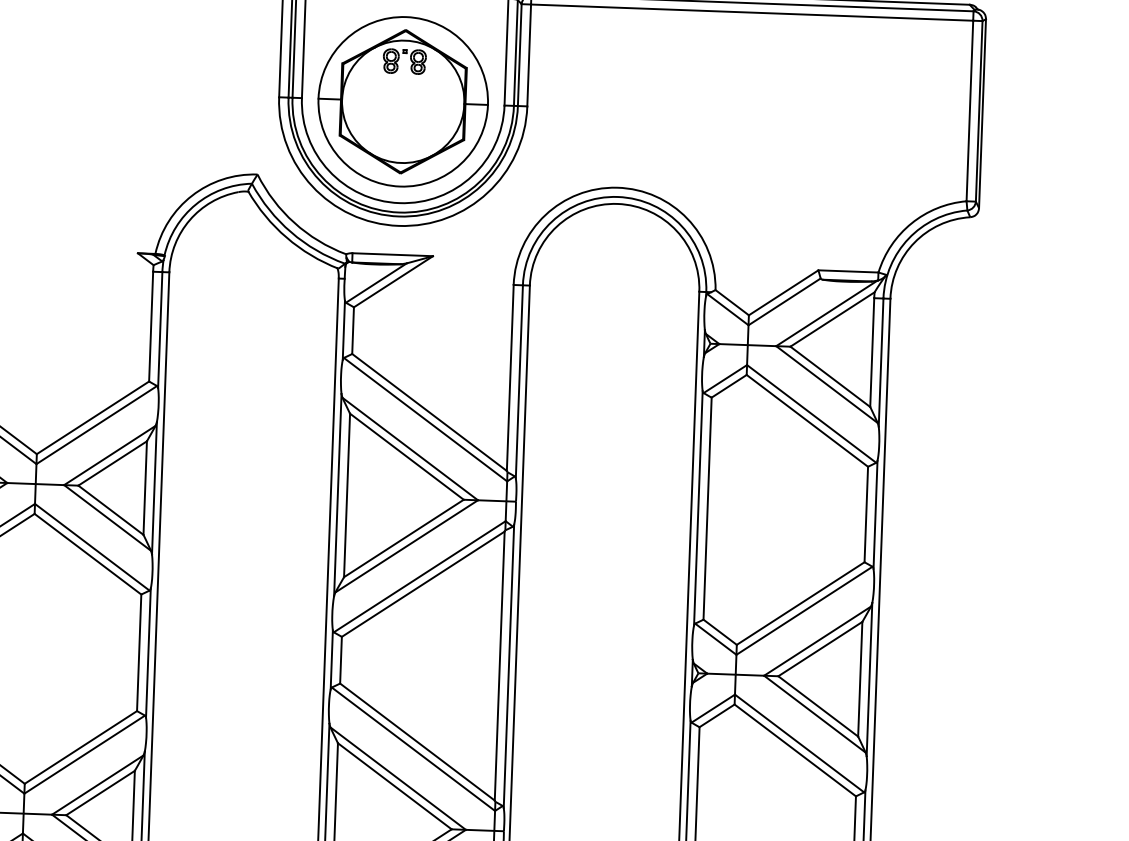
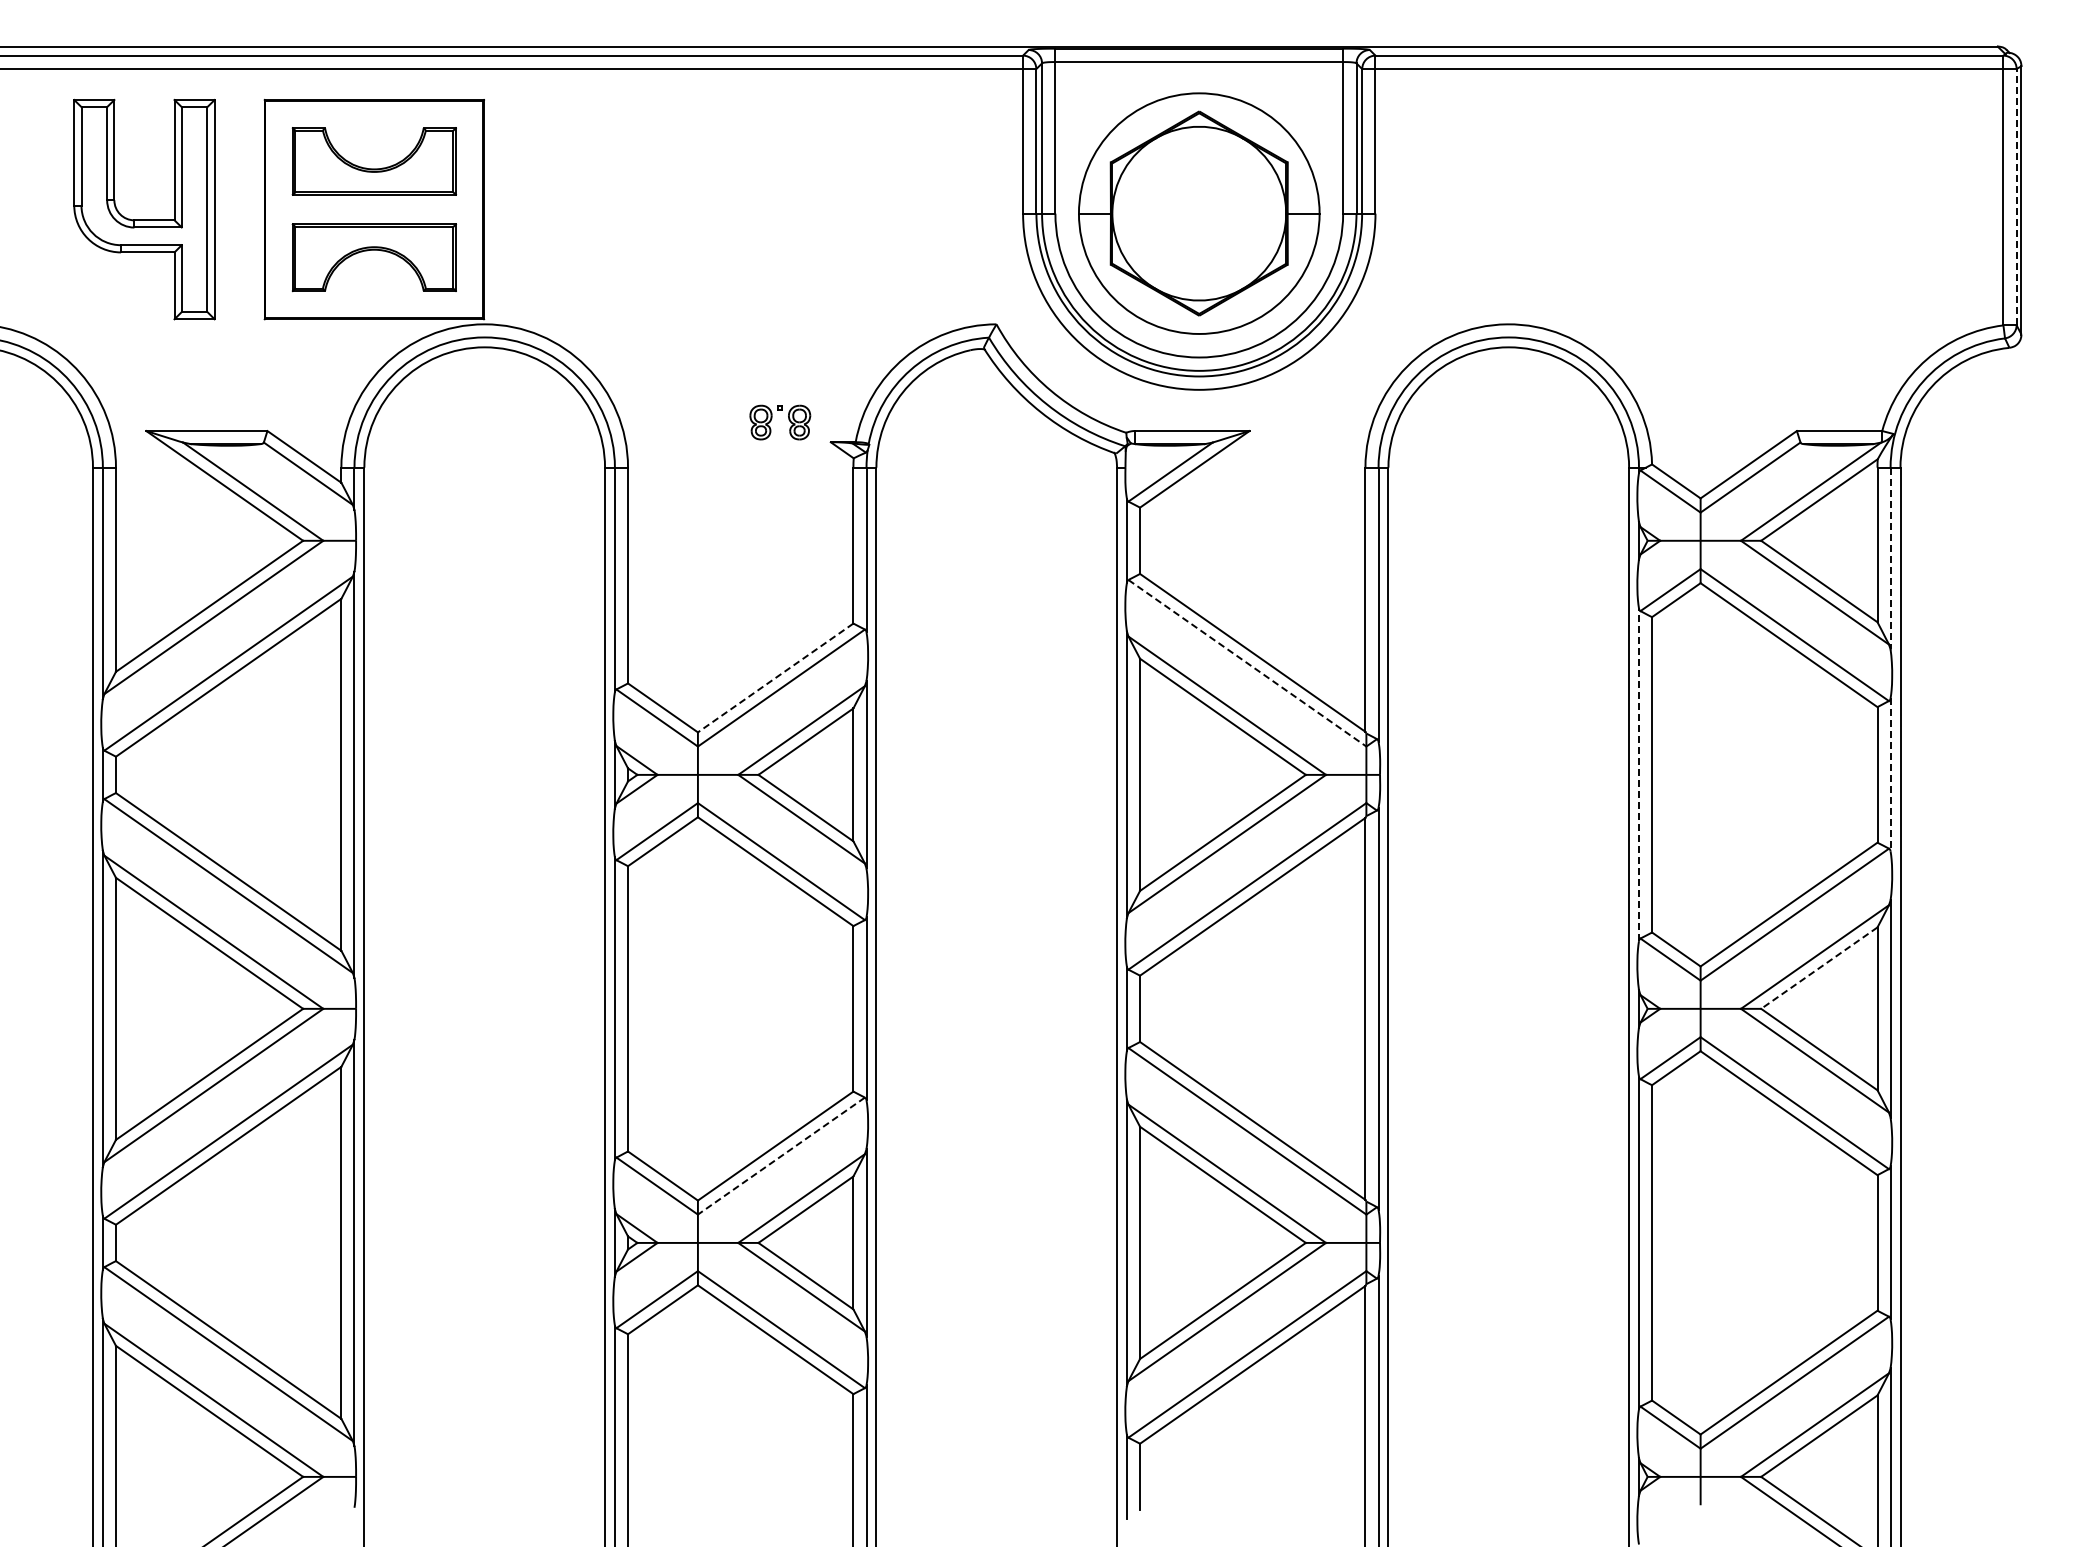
part: (410, 59) -> (788, 419), moved
line: (979, 110) -> (2016, 196), solid -> dashed
line: (881, 362) -> (1890, 558), solid -> dashed
line: (92, 417) -> (775, 677), solid -> dashed
line: (425, 419) -> (1247, 663), solid -> dashed
line: (698, 508) -> (1638, 774), solid -> dashed
line: (875, 514) -> (1890, 774), solid -> dashed
line: (820, 649) -> (1819, 968), solid -> dashed
line: (84, 754) -> (781, 1156), solid -> dashed

